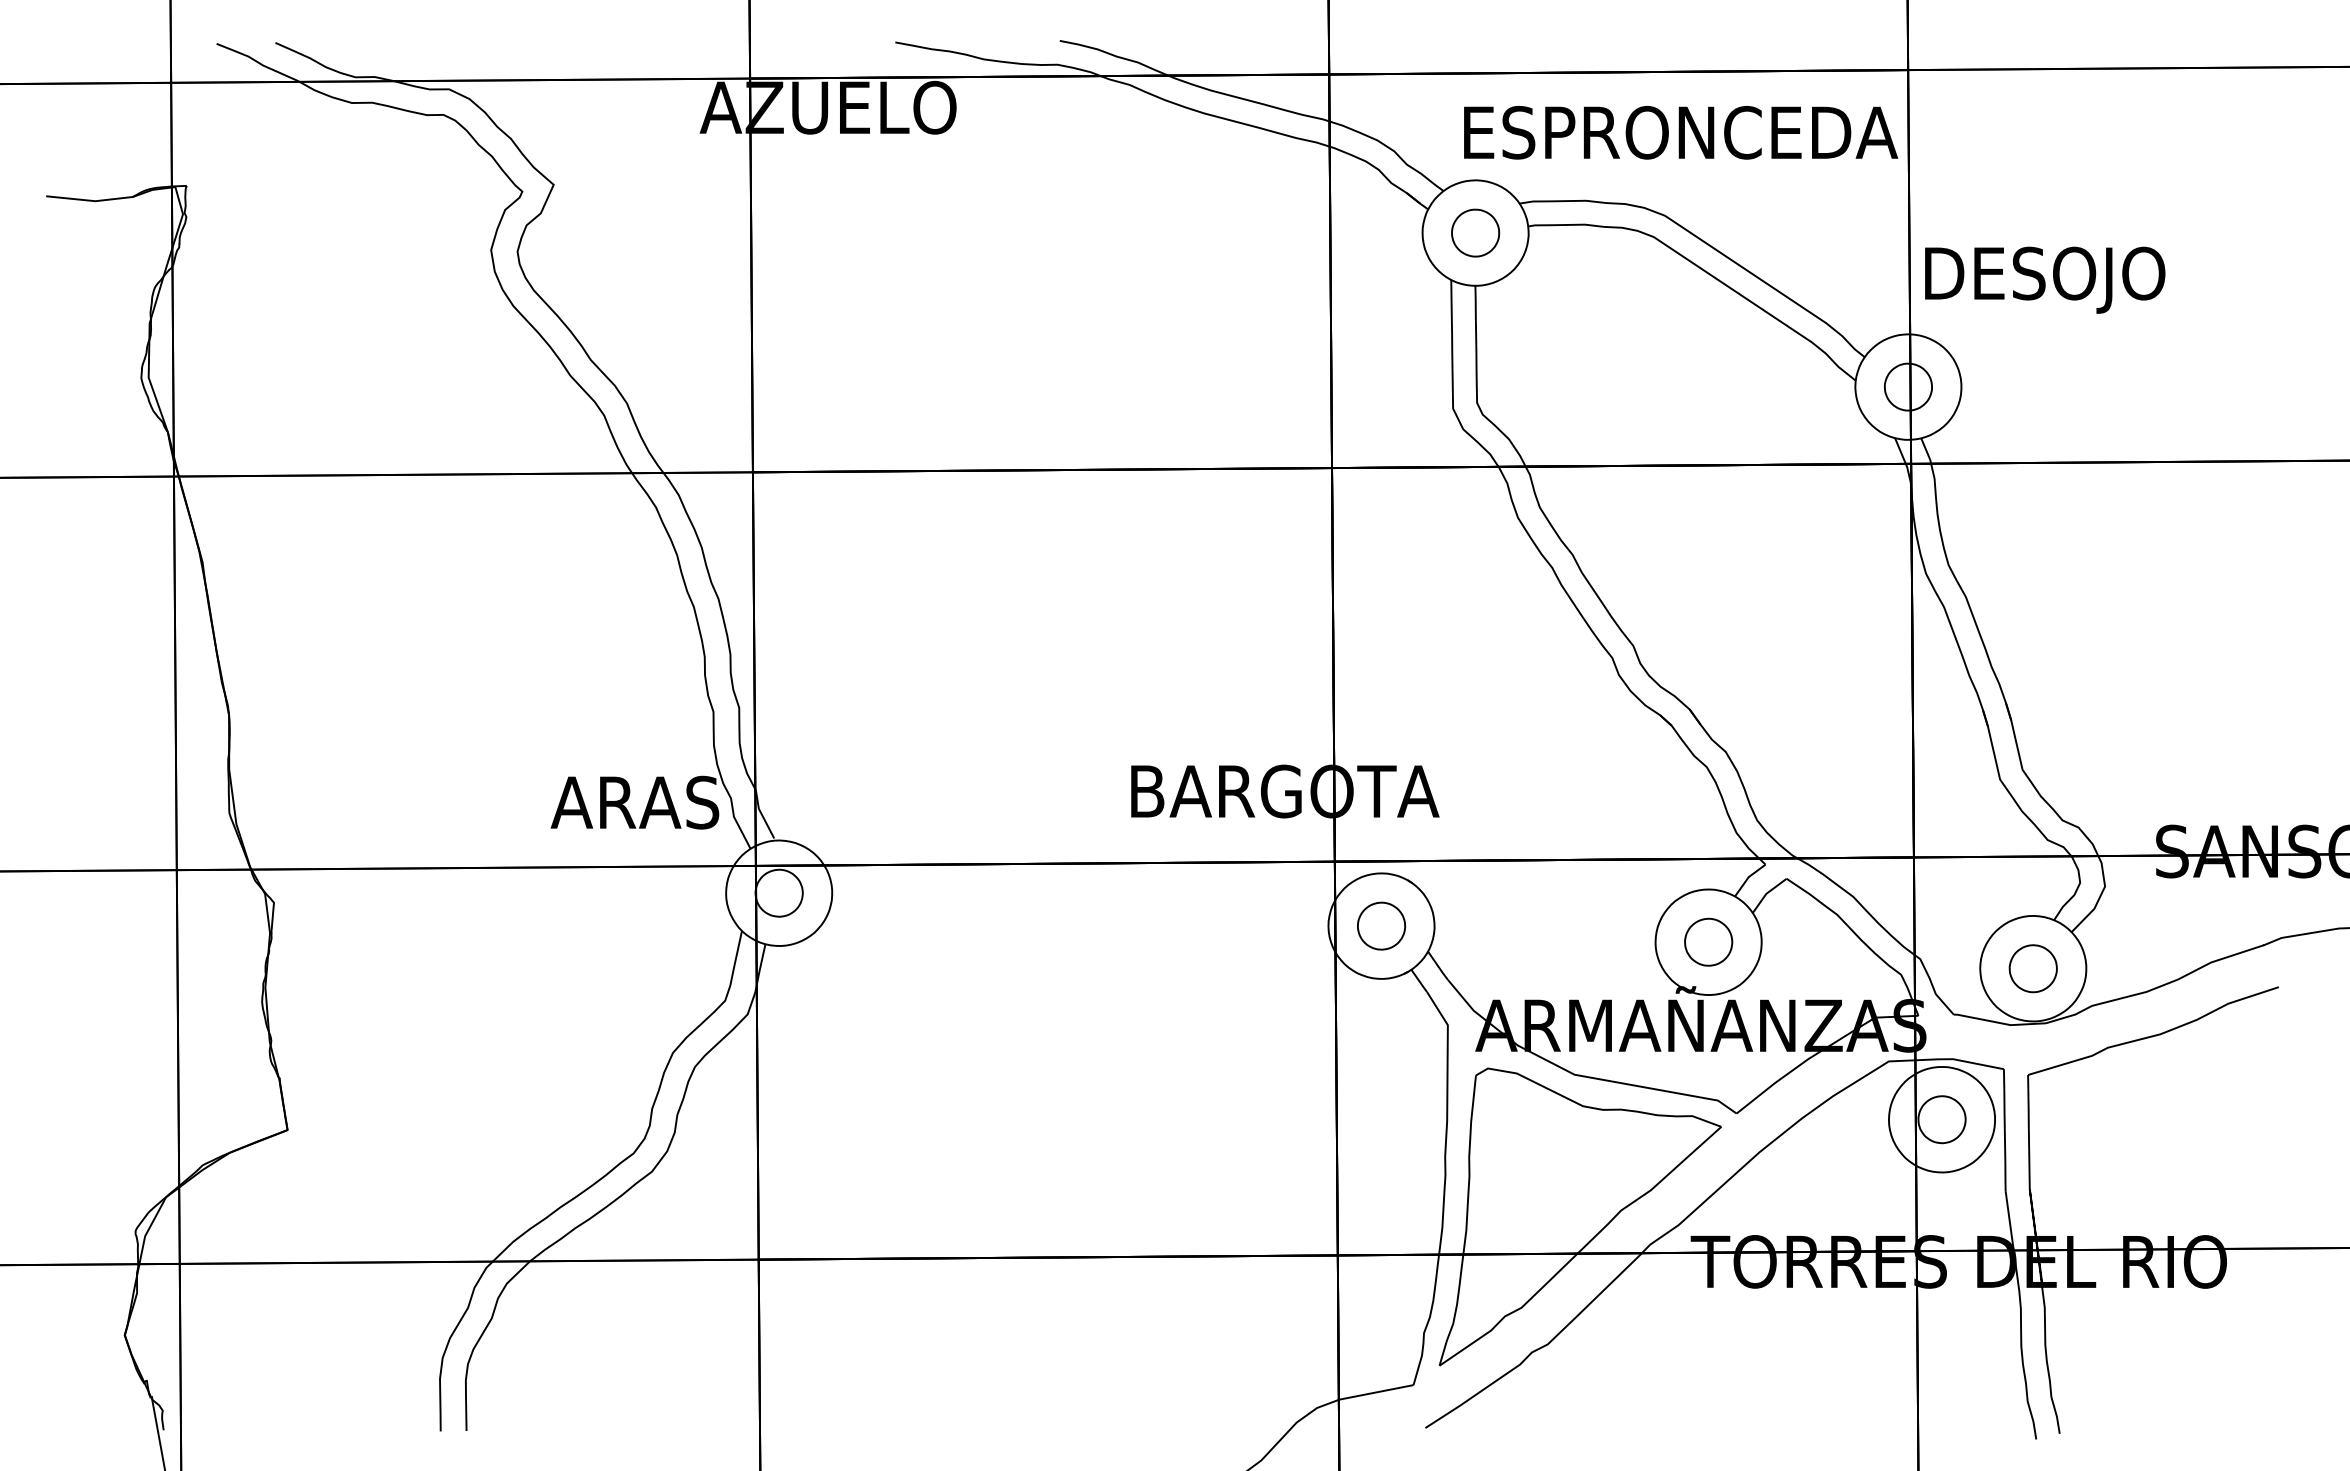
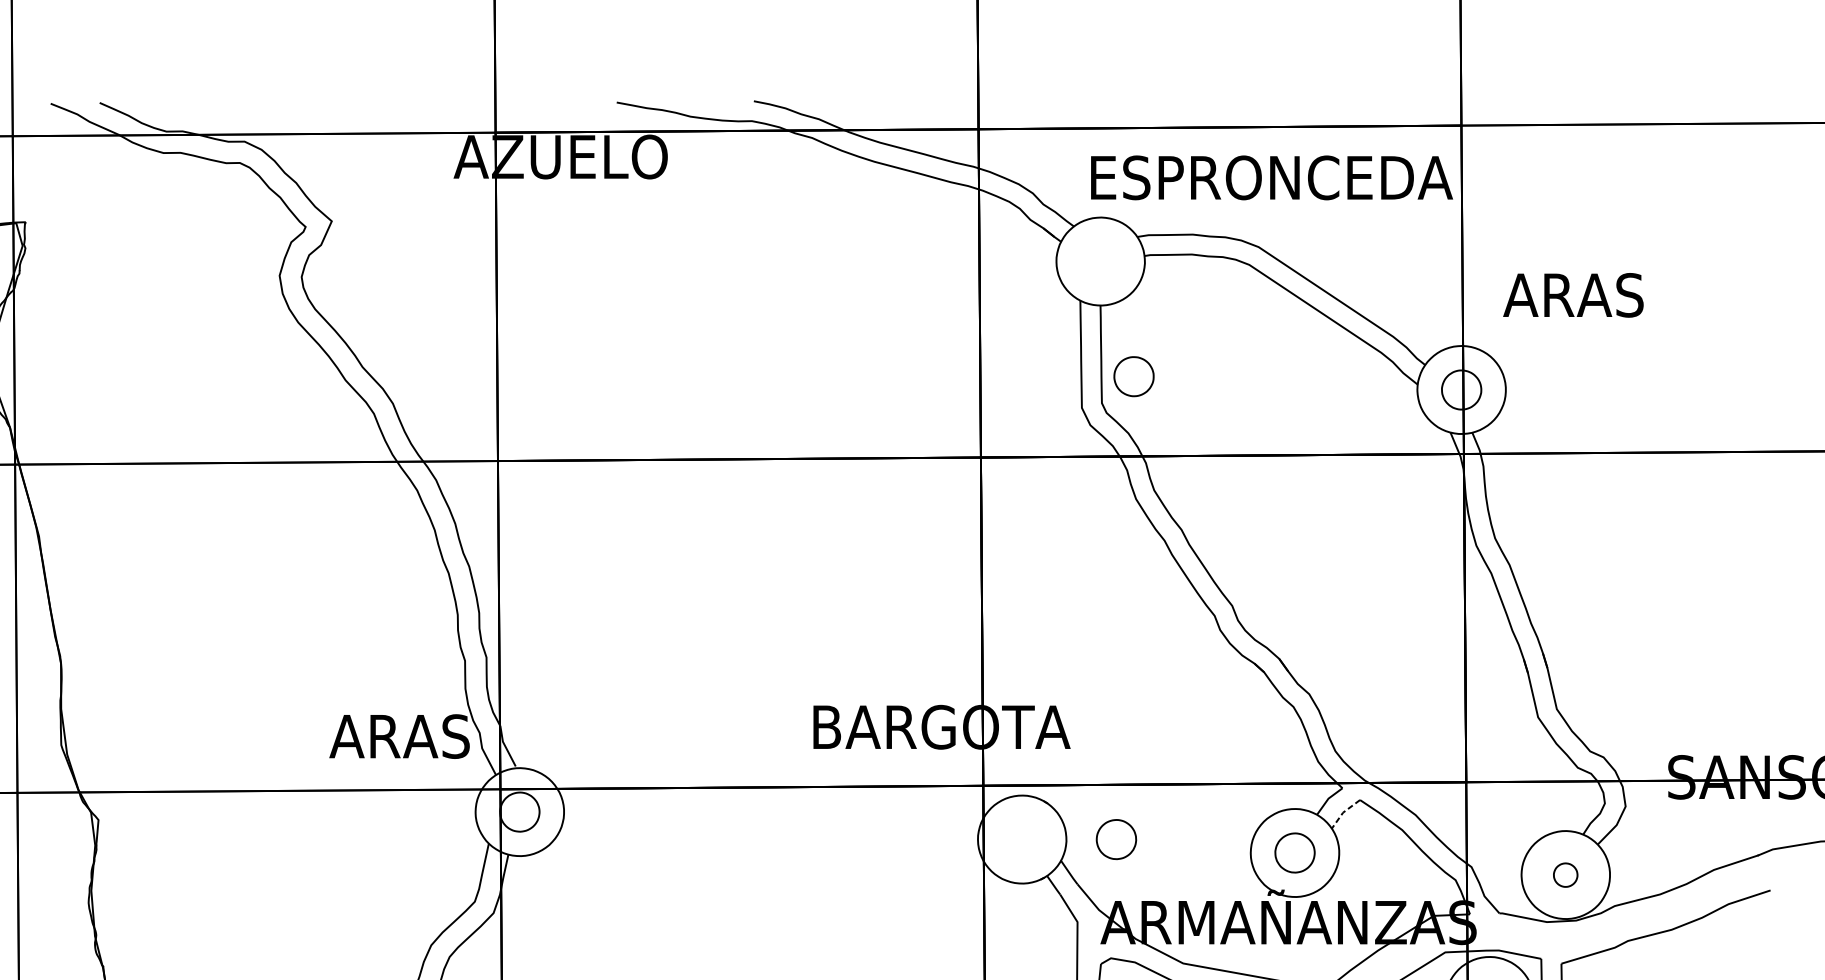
part: (1475, 232) -> (1133, 376), moved
text: (2045, 279) -> (1575, 300), DESOJO -> ARAS
line: (1766, 893) -> (1343, 812), solid -> dashed
part: (1381, 925) -> (1116, 839), moved
part: (2032, 968) -> (1565, 874), size x0.6

